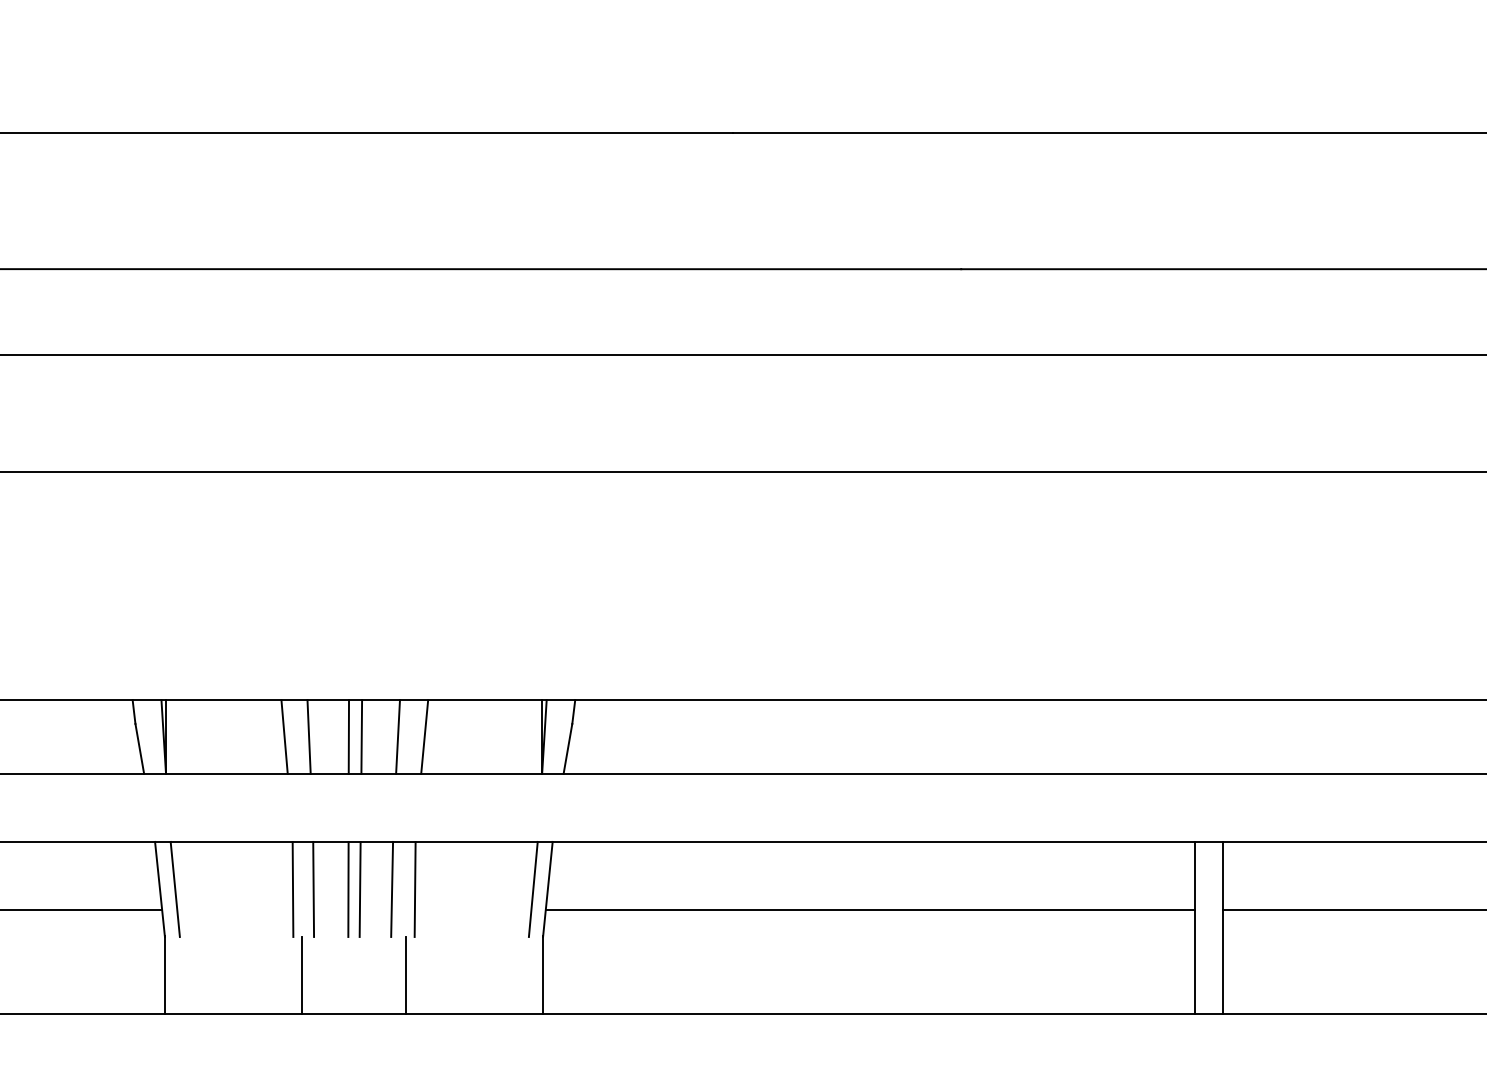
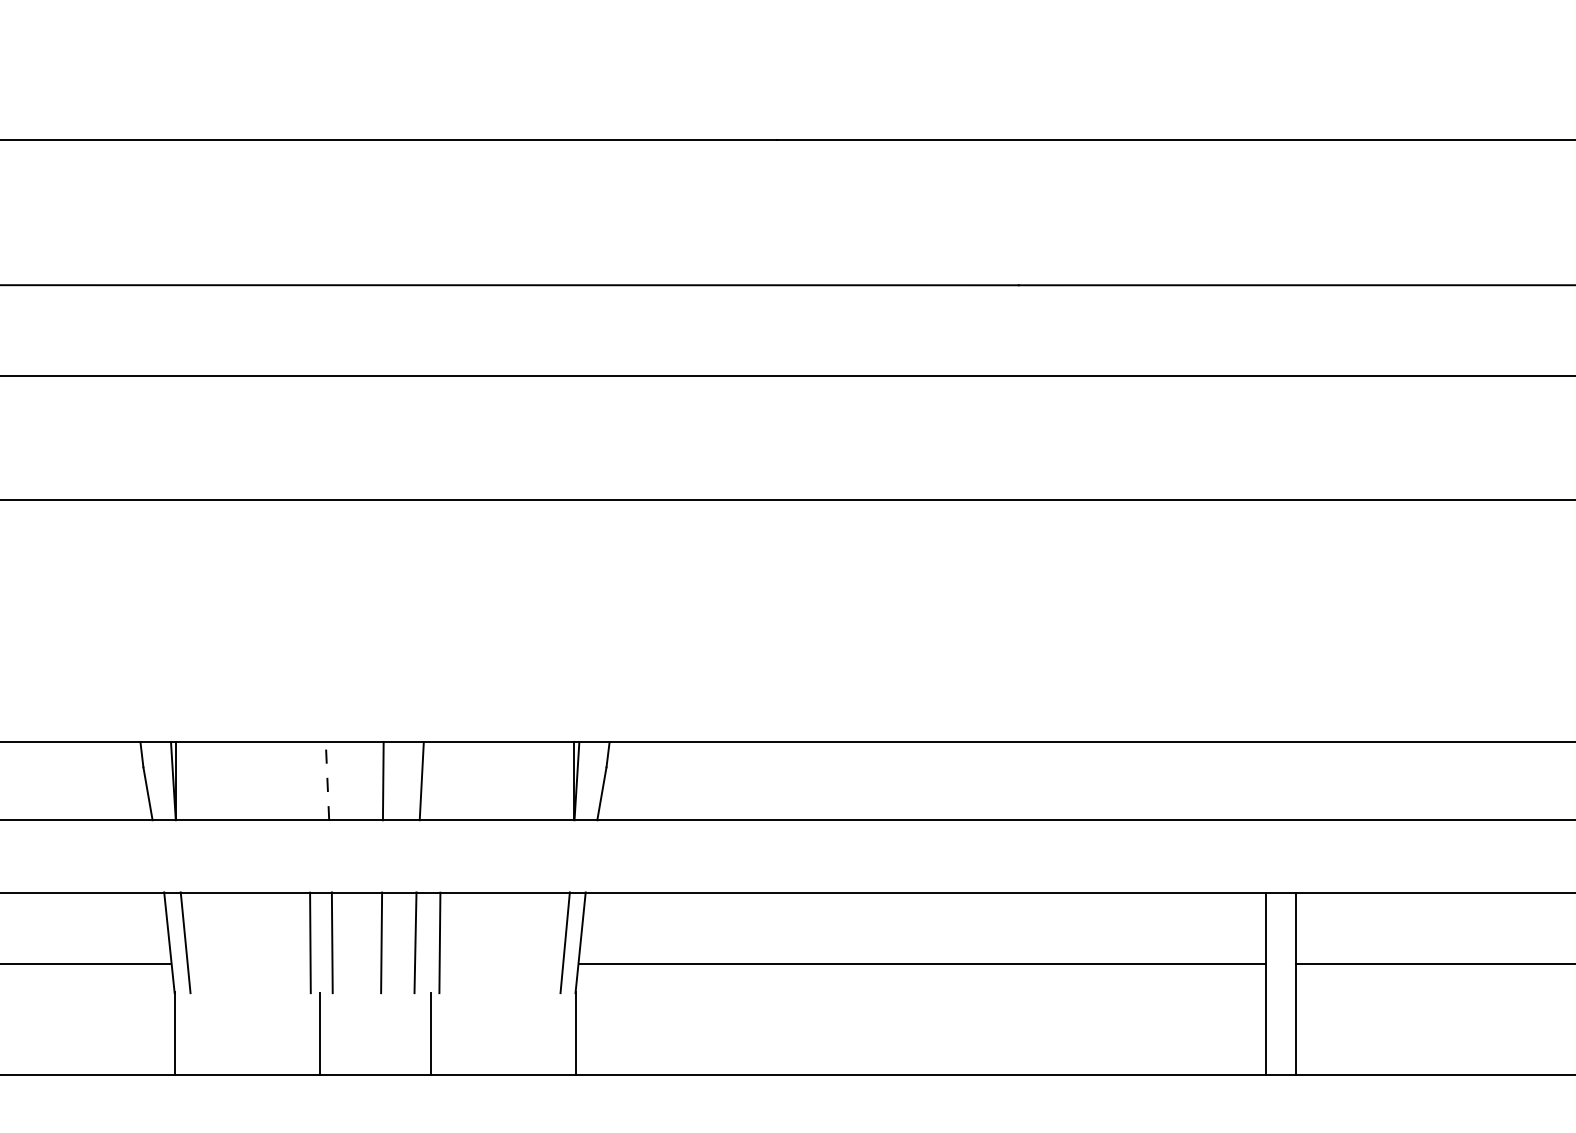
line: (284, 736) -> (301, 780), removed
line: (309, 736) -> (327, 780), solid -> dashed
line: (348, 736) -> (369, 780), removed
line: (424, 736) -> (449, 780), removed
line: (348, 889) -> (369, 942), removed

